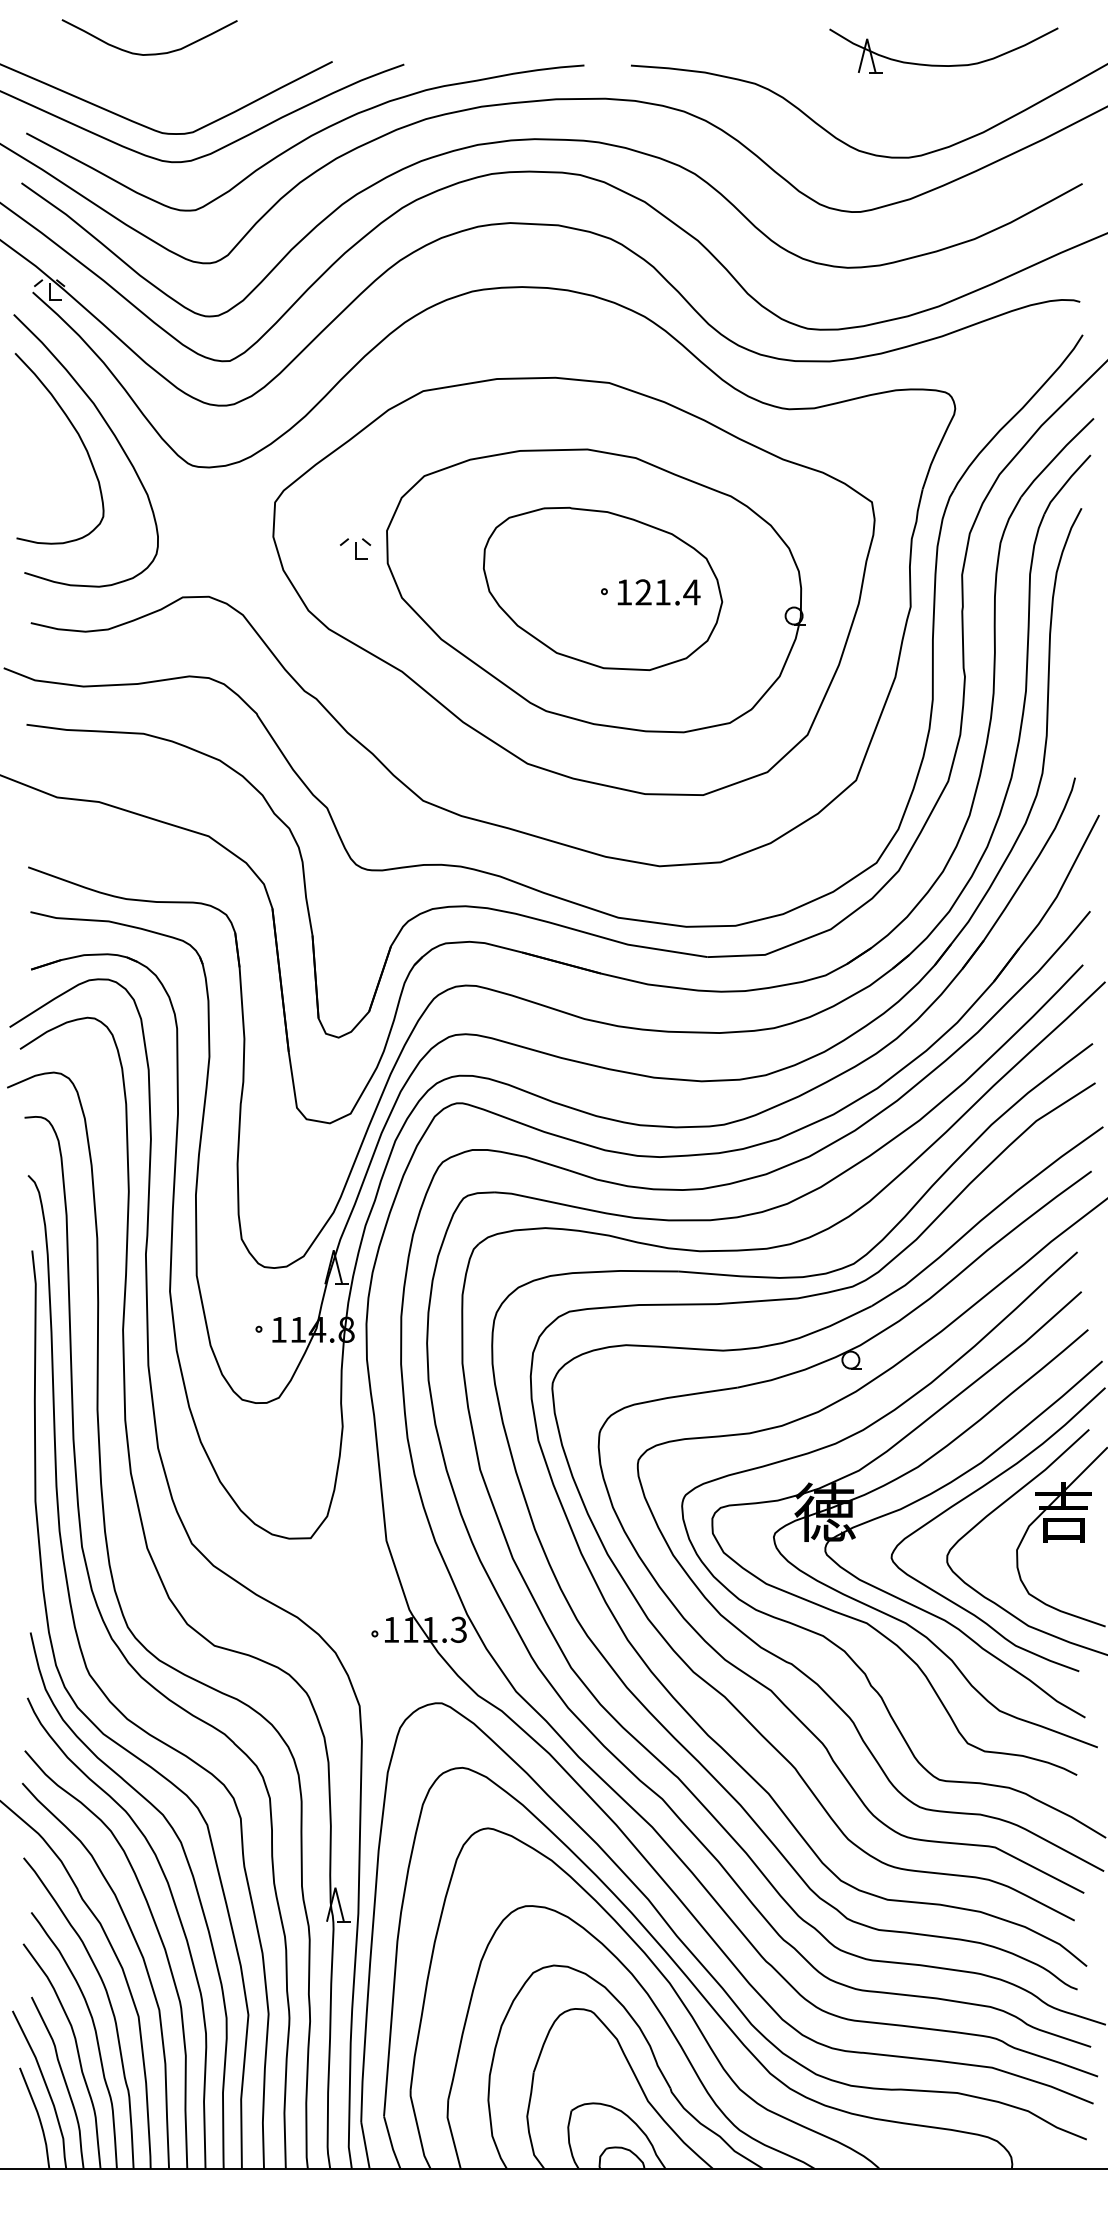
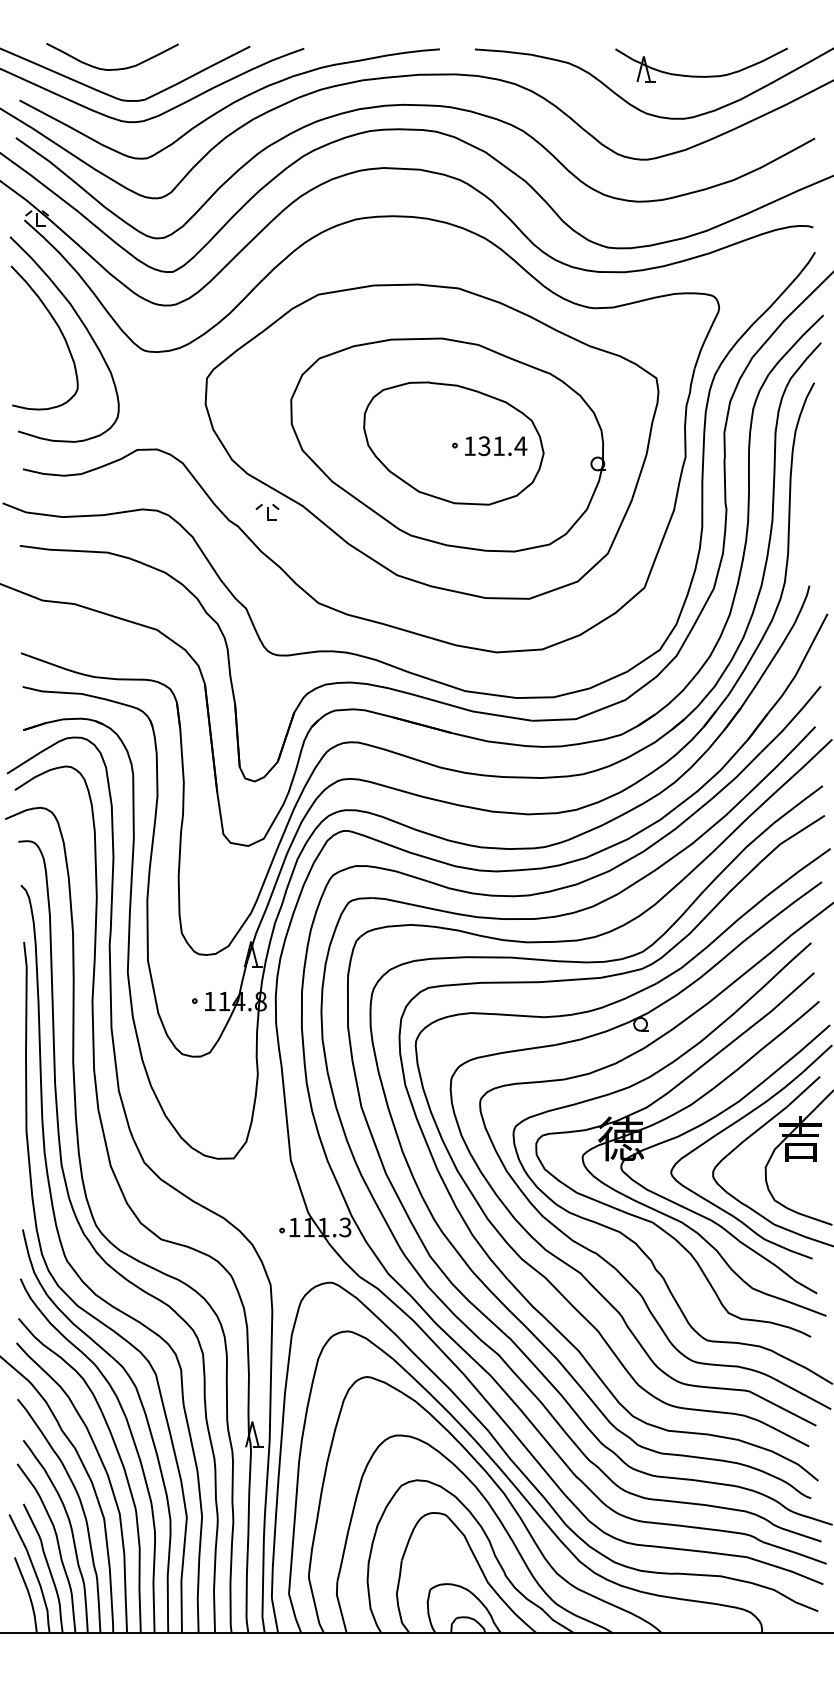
curve: (149, 53) -> (112, 68), moved
part: (938, 64) -> (697, 75), moved
part: (355, 548) -> (267, 511), moved
text: (643, 592) -> (484, 446), 121.4 -> 131.4

